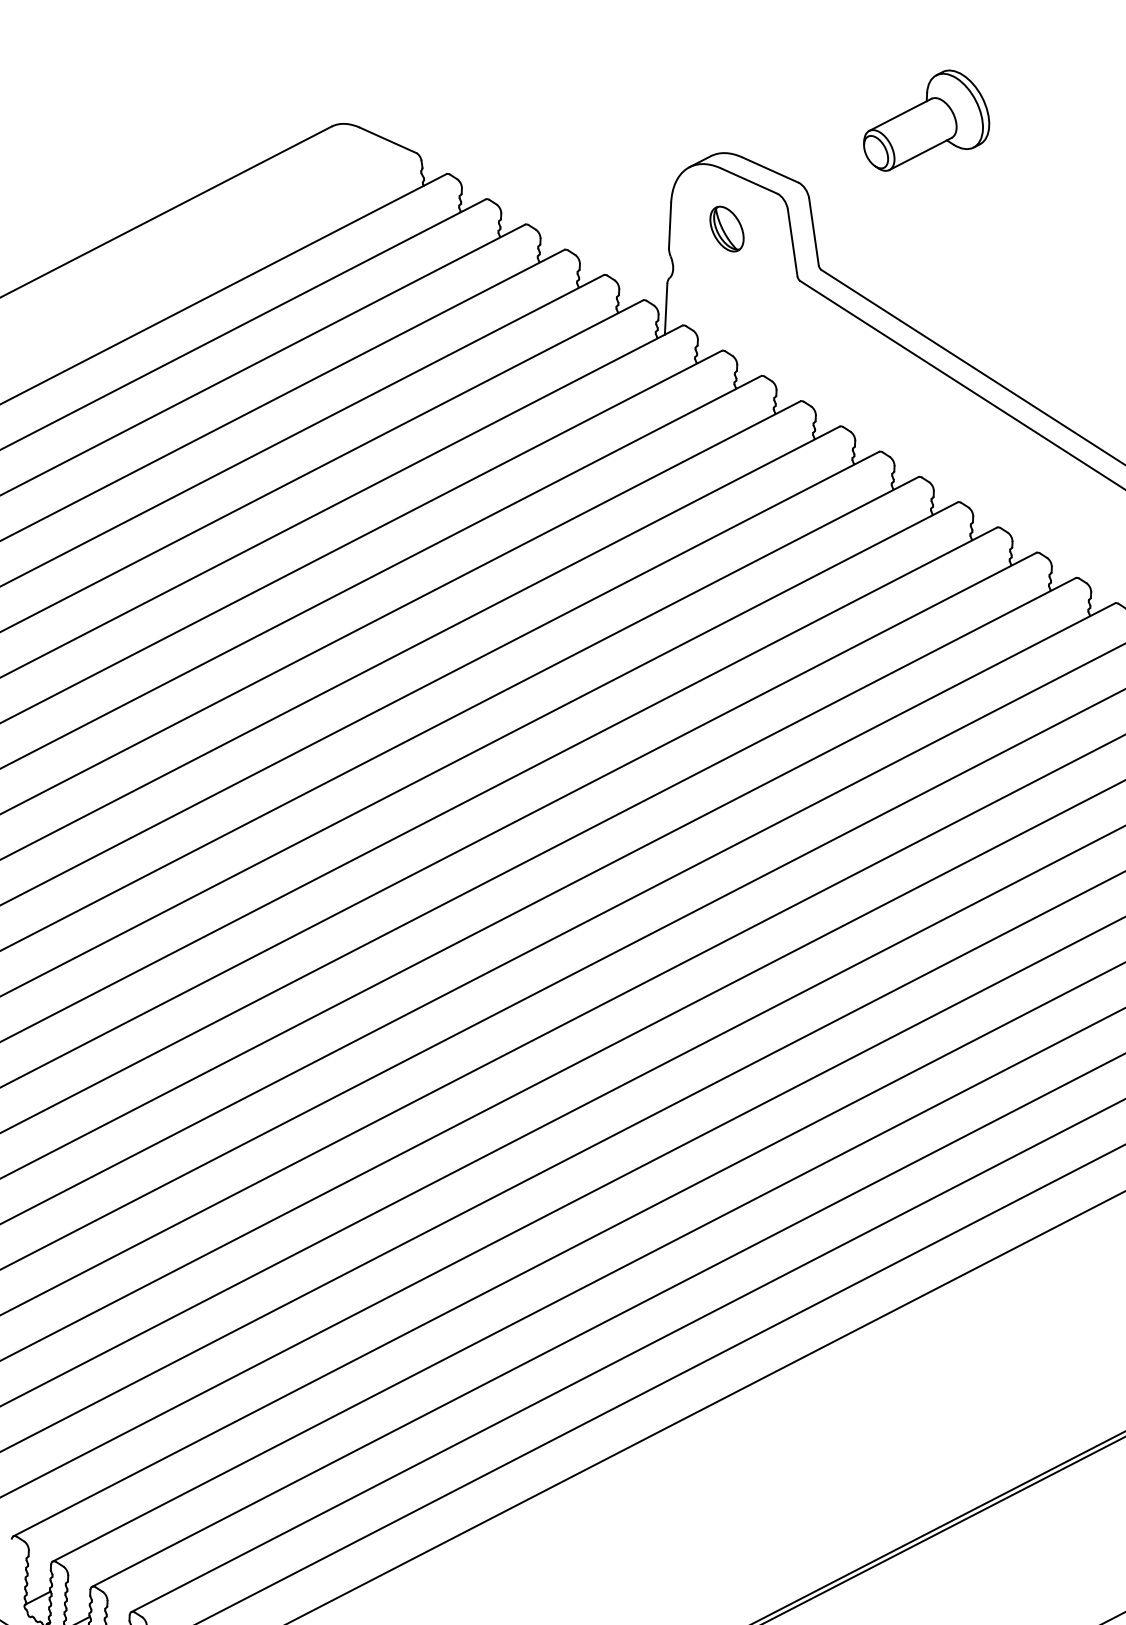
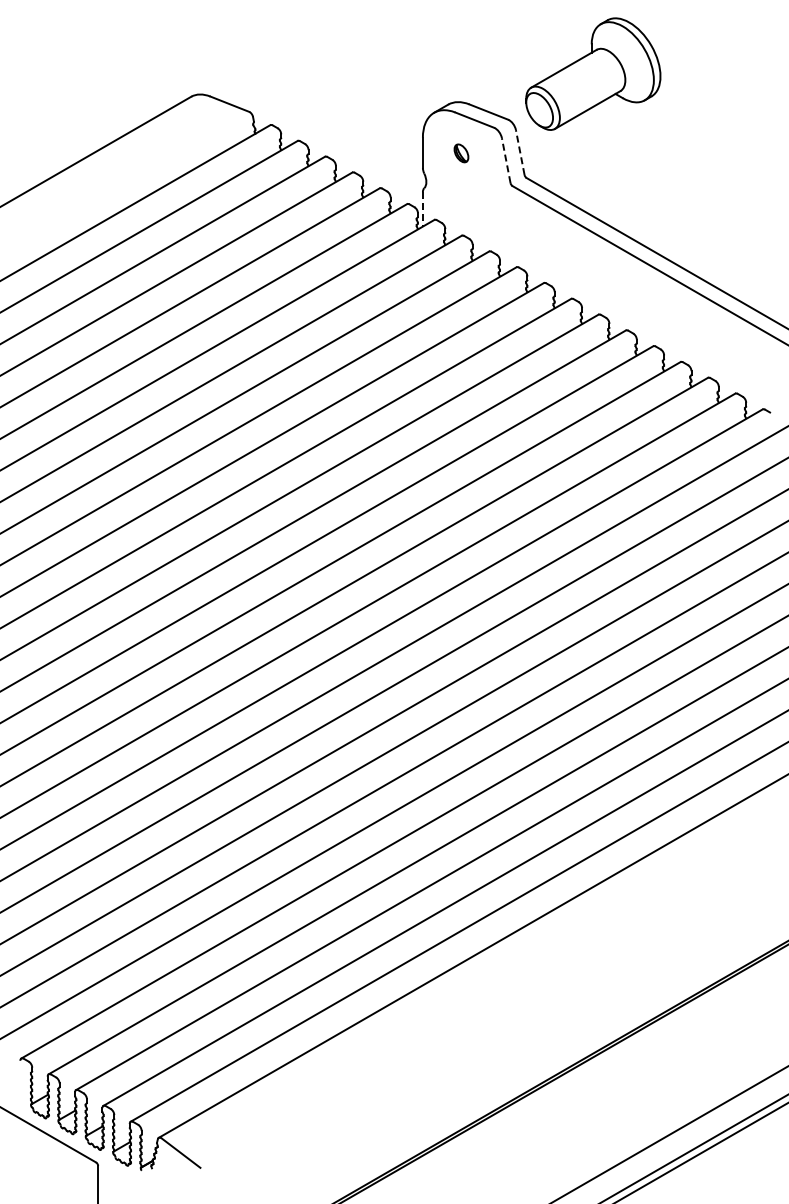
part: (926, 120) -> (592, 73), size x1.6
part: (727, 229) -> (461, 153), size x0.6
line: (814, 231) -> (520, 152), solid -> dashed
line: (793, 242) -> (506, 160), solid -> dashed
line: (665, 309) -> (422, 209), solid -> dashed

